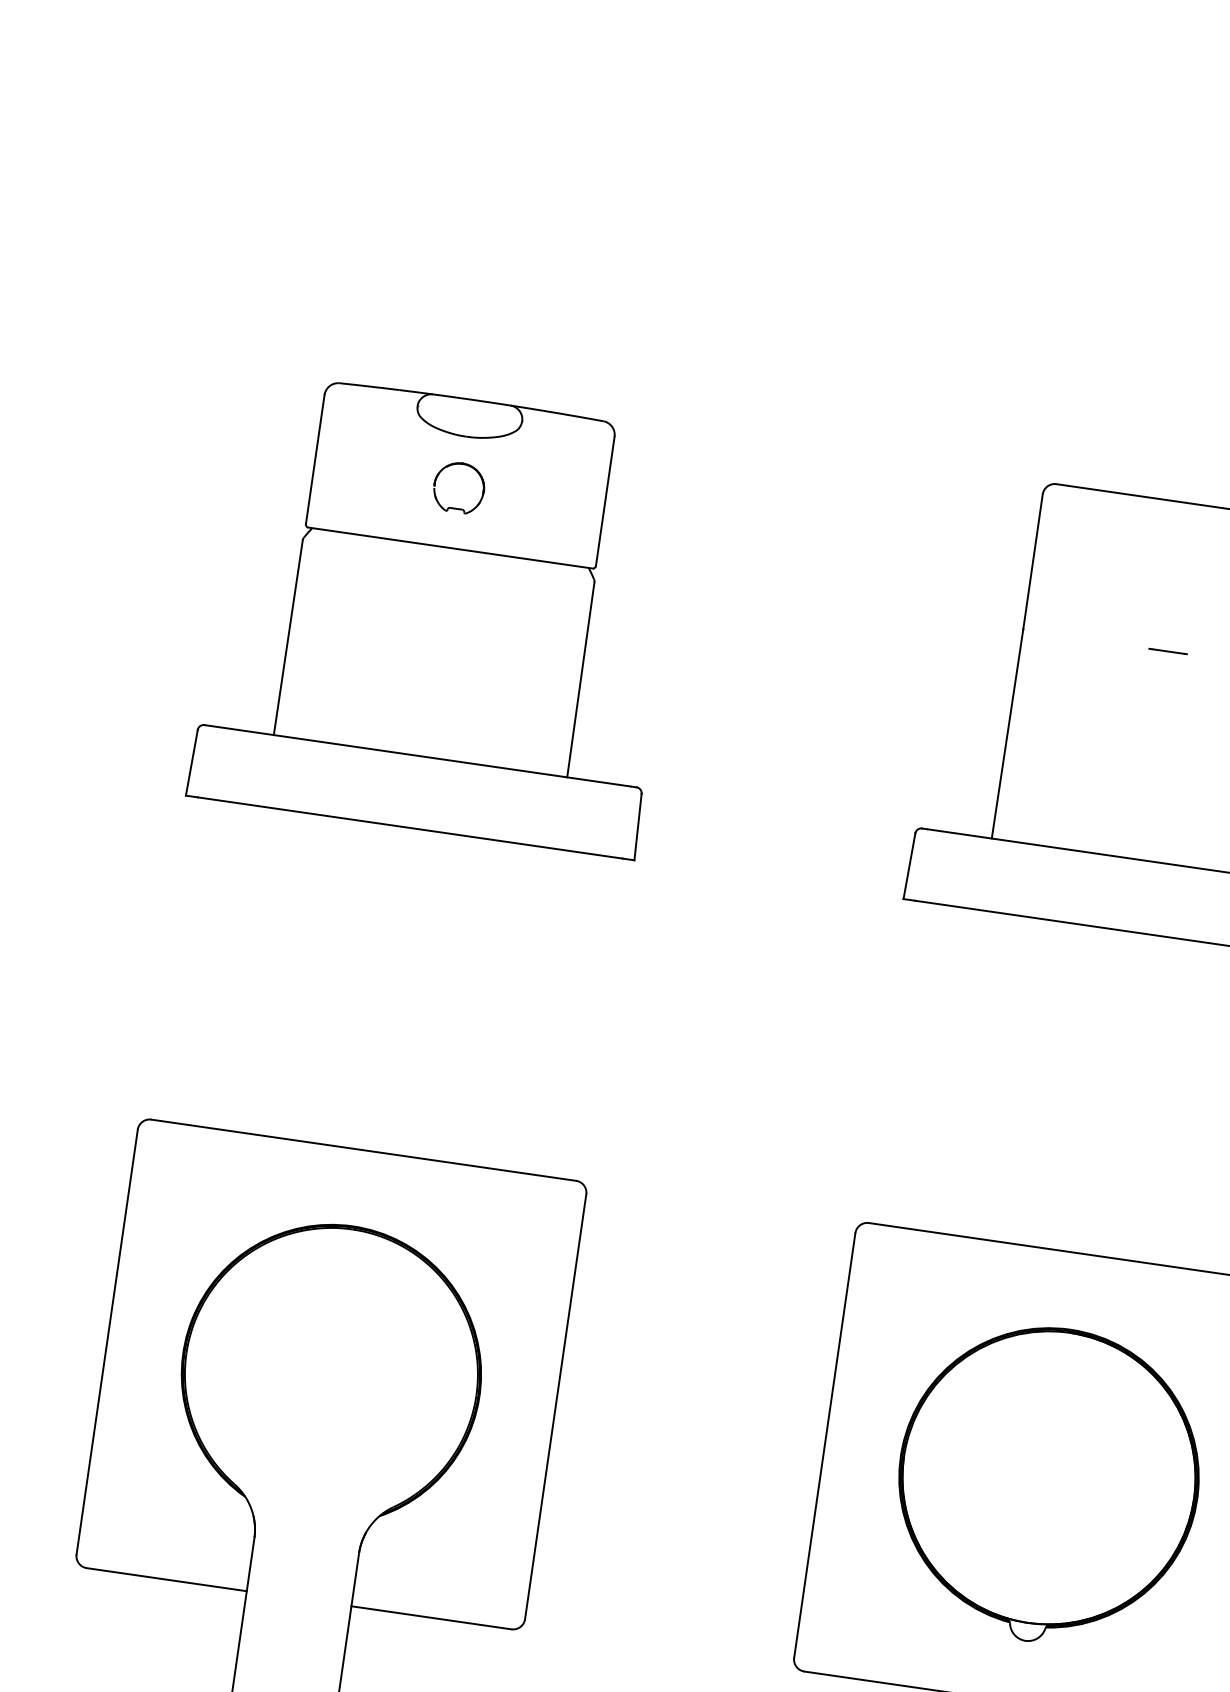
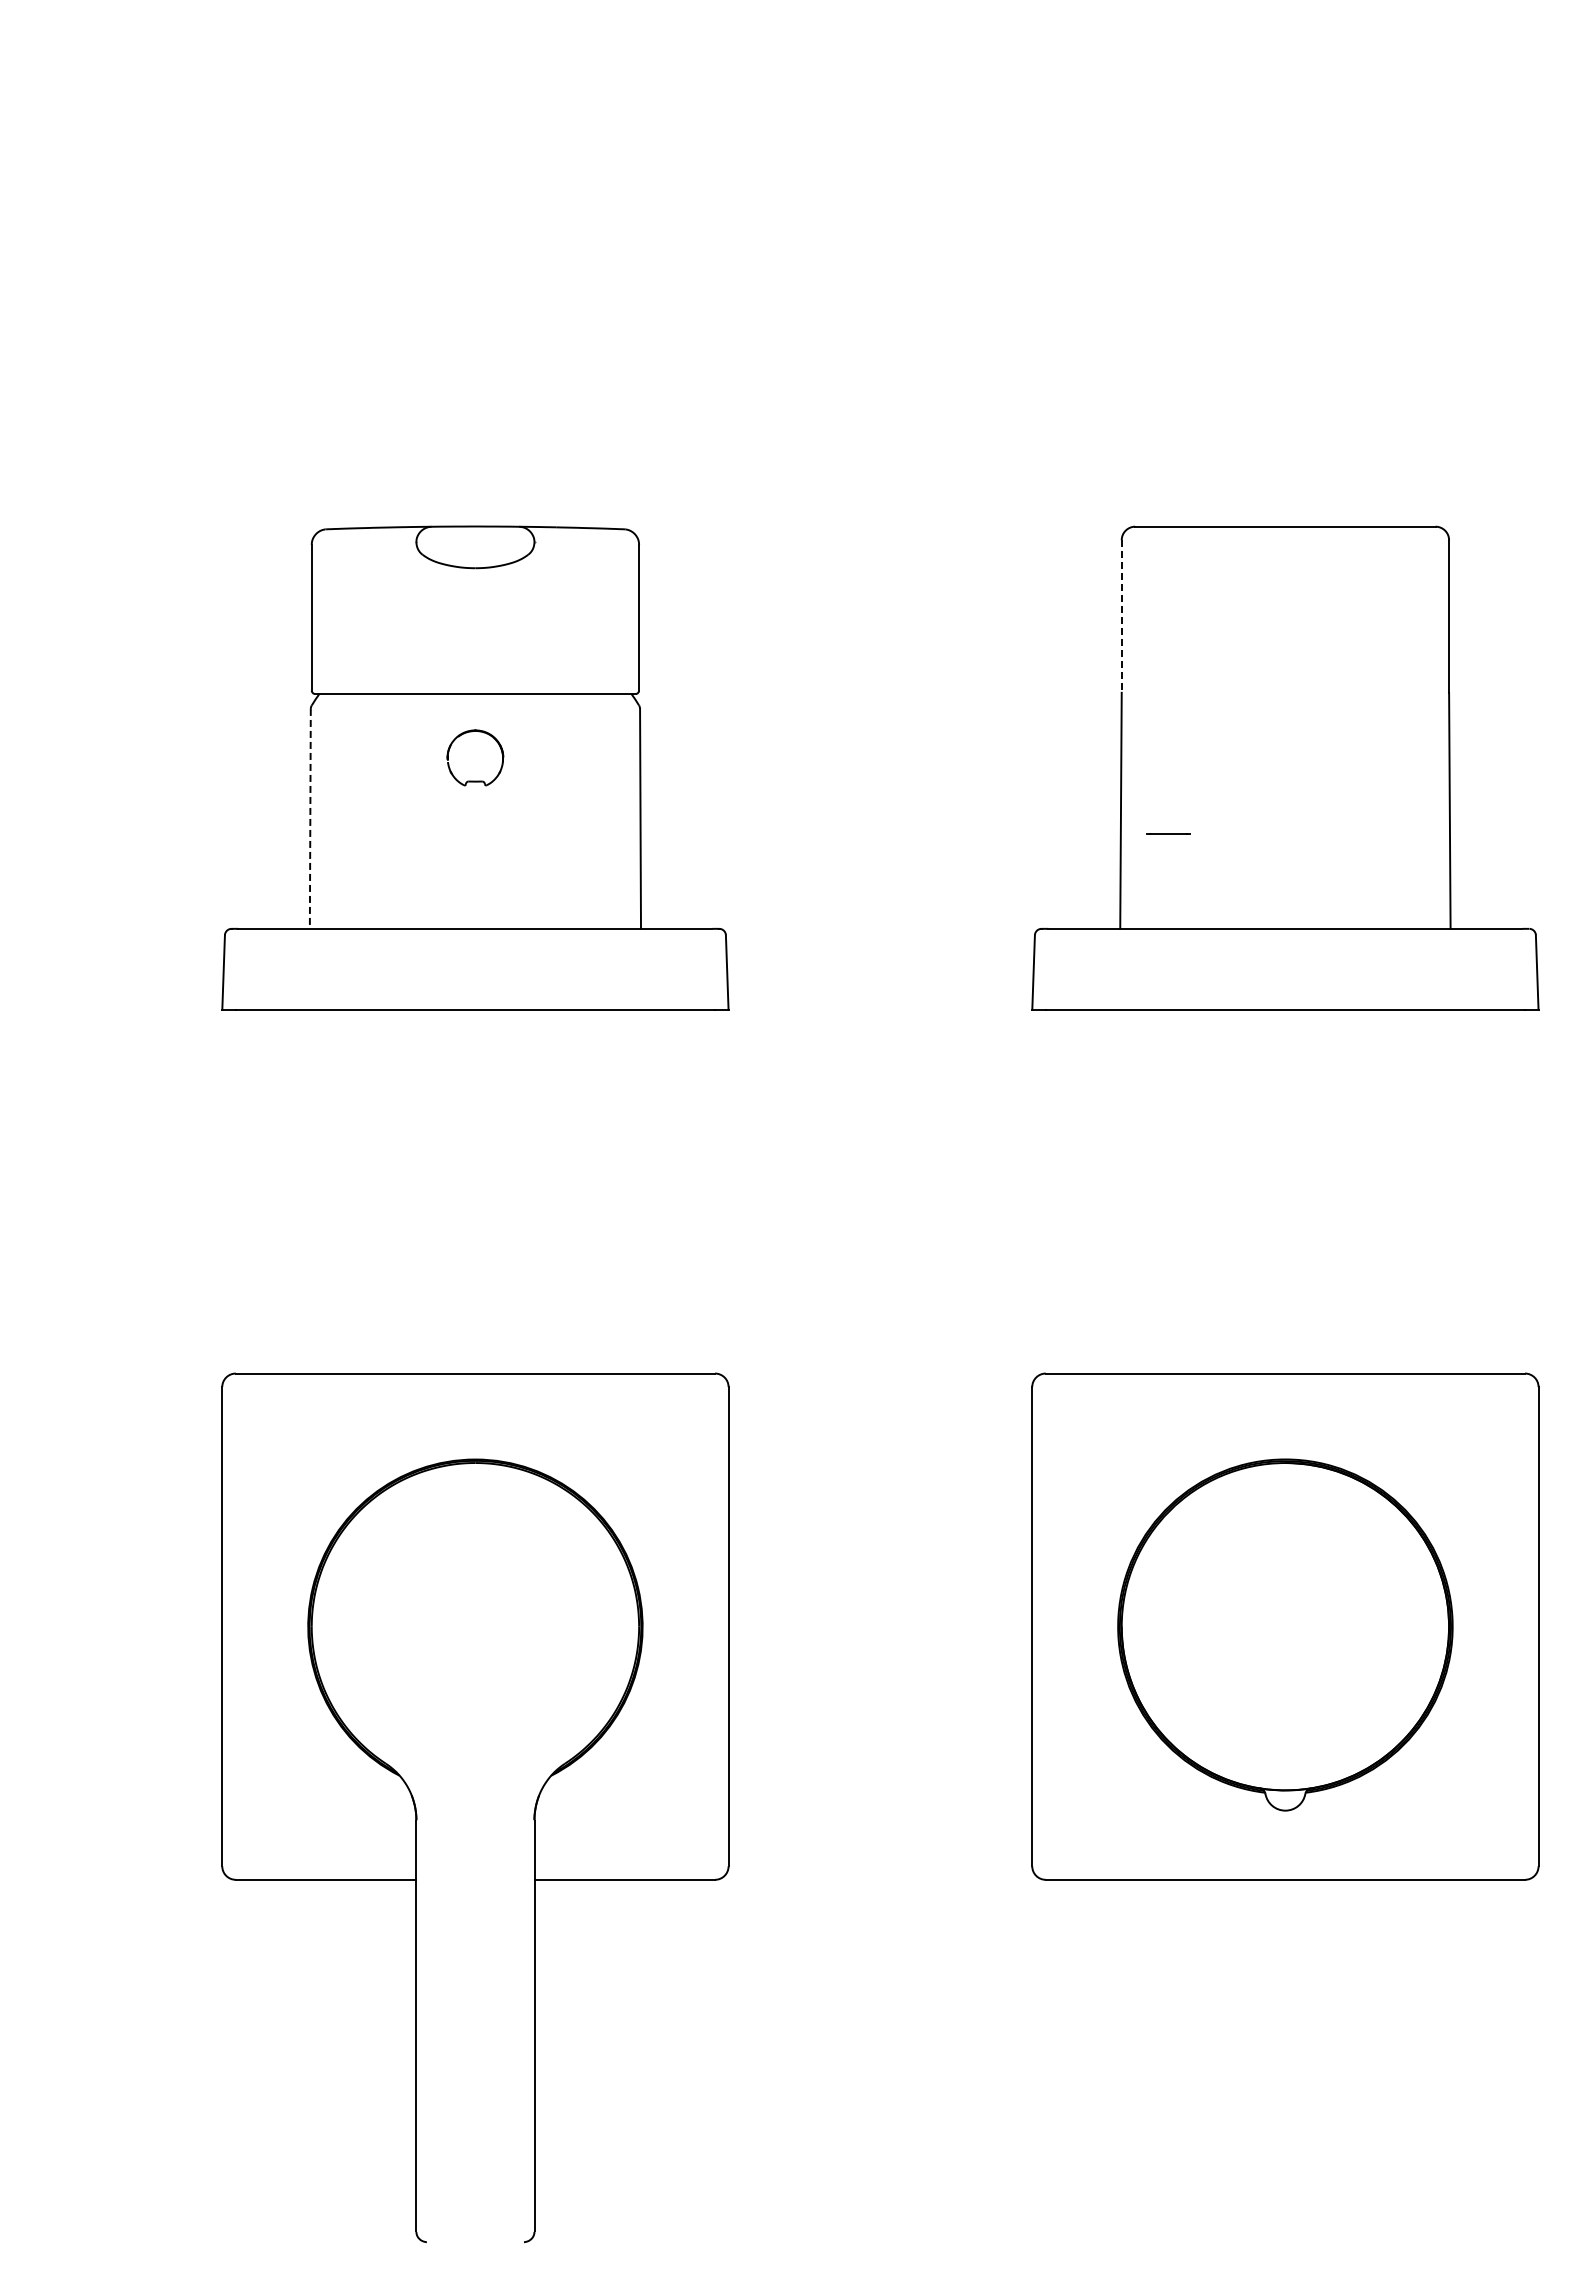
part: (456, 507) -> (475, 780), moved
line: (1032, 561) -> (1121, 616), solid -> dashed
line: (288, 637) -> (310, 818), solid -> dashed
line: (1168, 651) -> (1168, 833), moved

